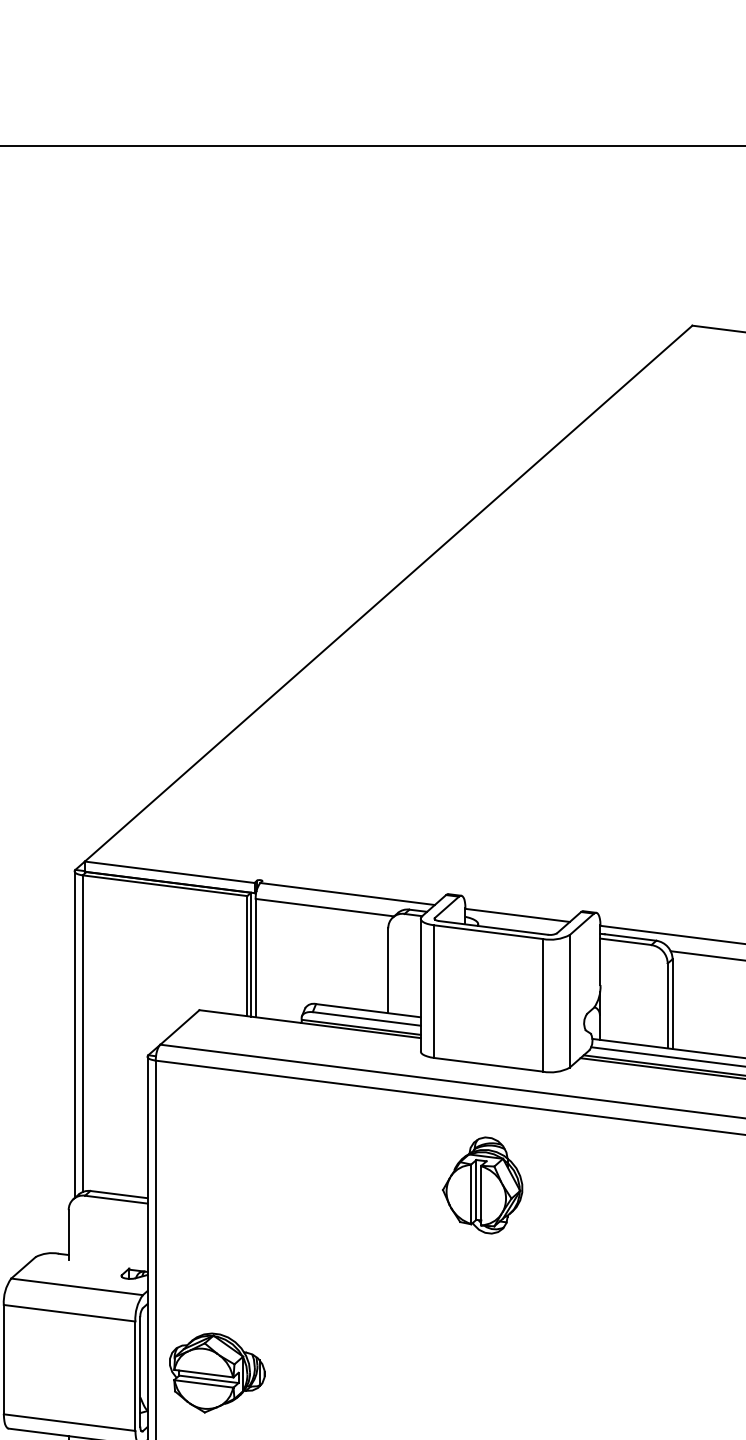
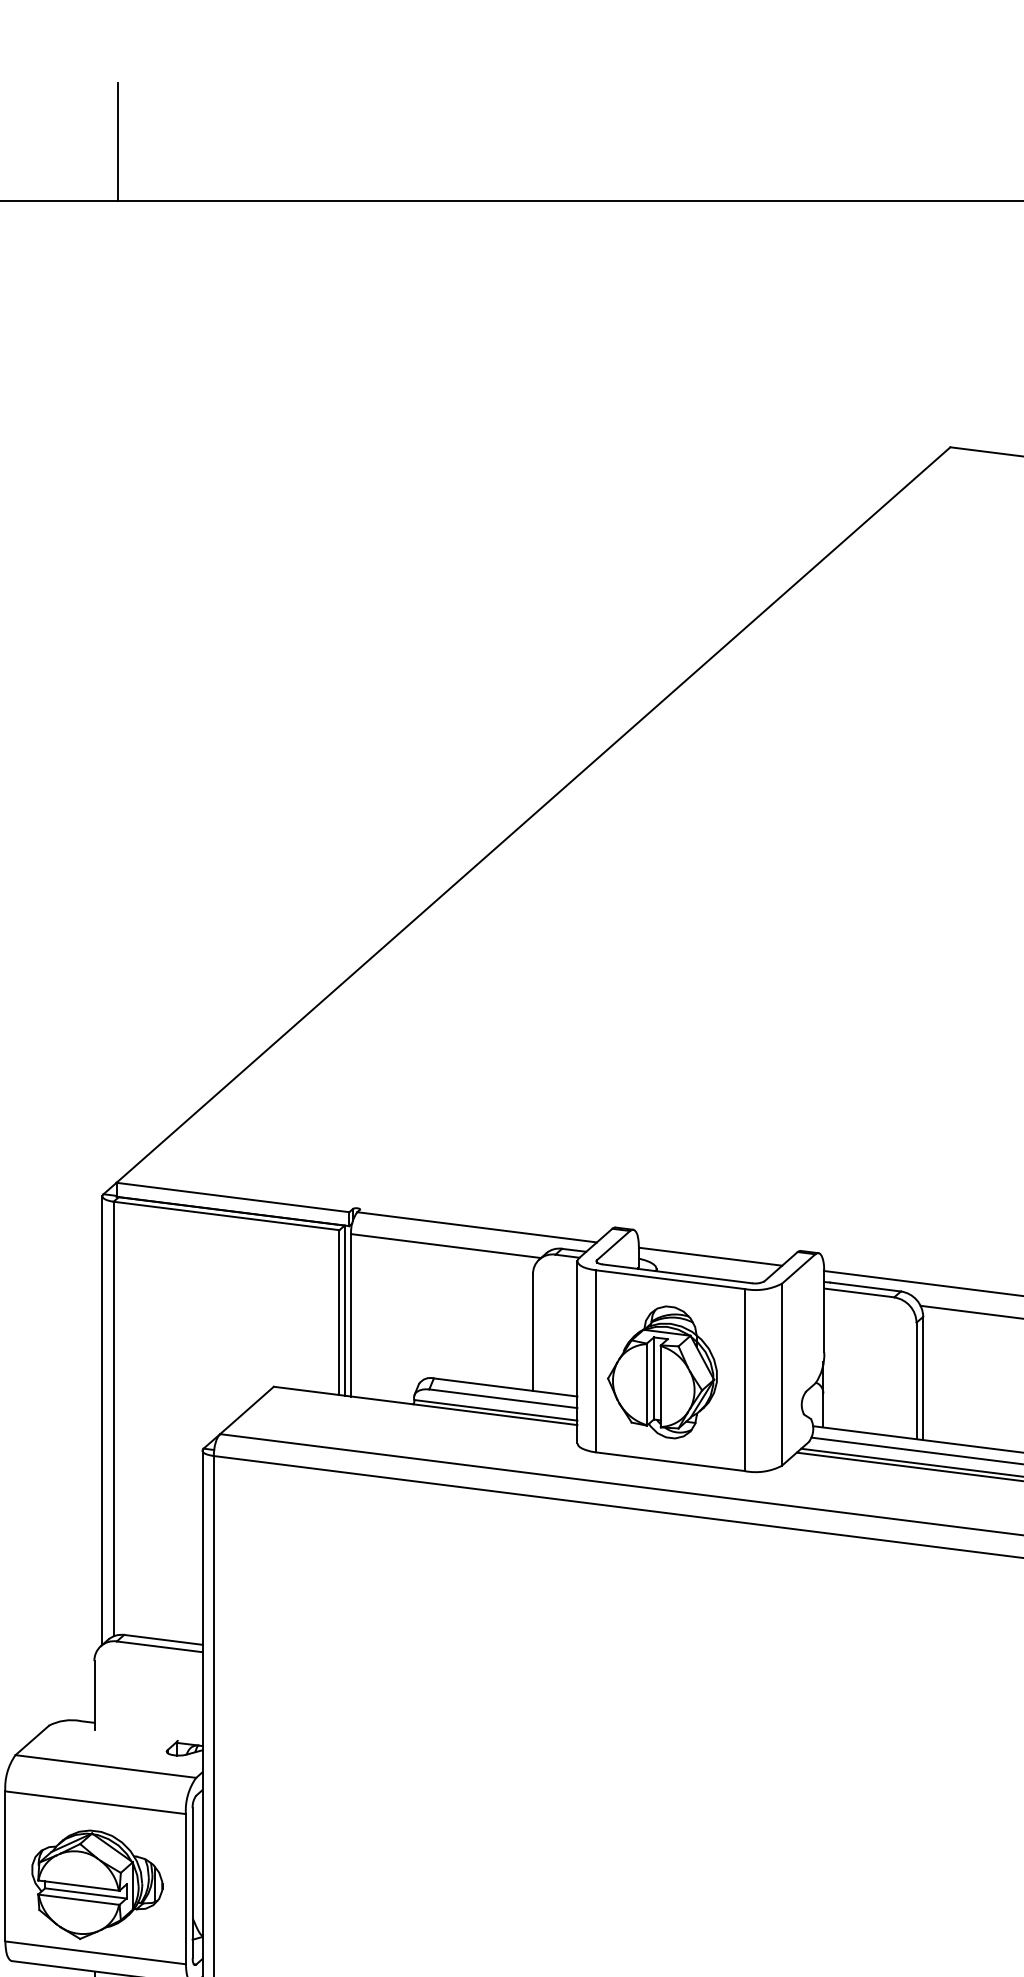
line: (85, 102) -> (117, 141), added
part: (482, 1185) -> (662, 1372), moved
part: (217, 1372) -> (97, 1884), moved

